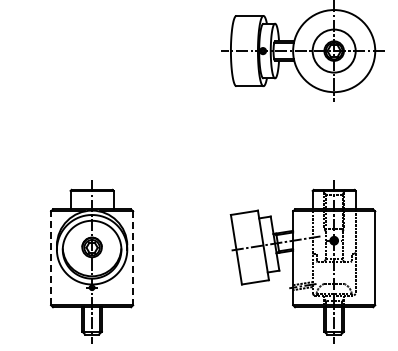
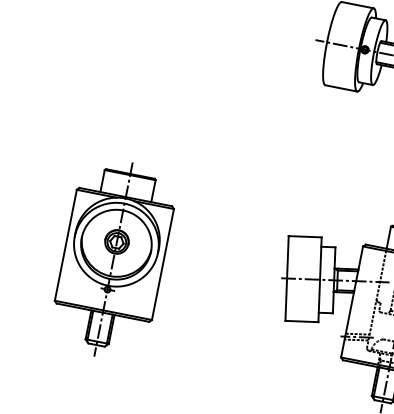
line: (51, 258) -> (66, 245), dashed -> solid
line: (133, 258) -> (163, 264), dashed -> solid

